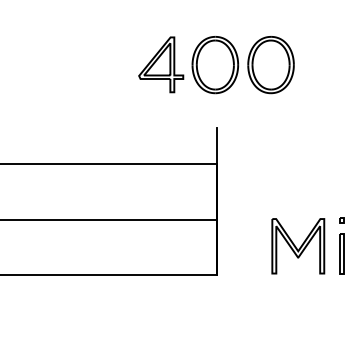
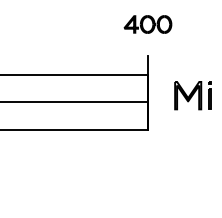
part: (215, 64) -> (147, 24), size x0.6
part: (306, 245) -> (192, 95), moved

